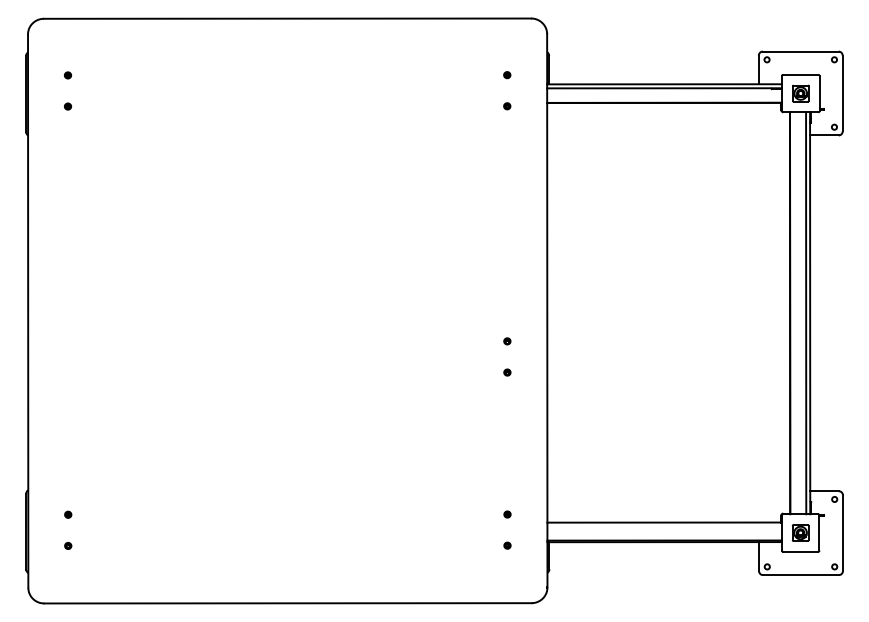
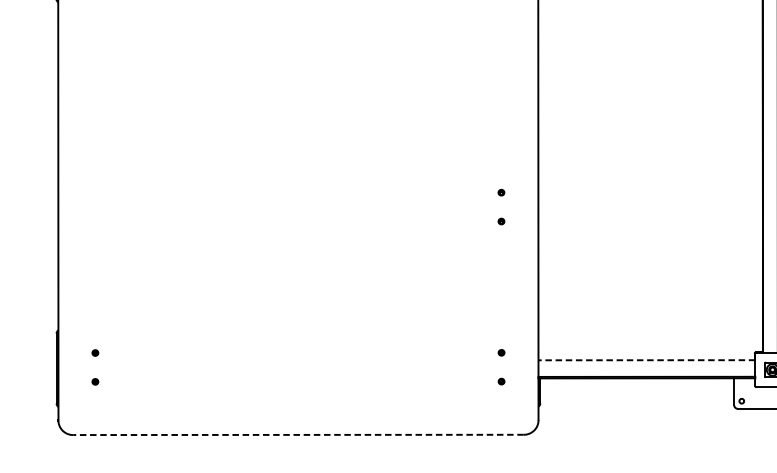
line: (664, 522) -> (646, 360), solid -> dashed
line: (287, 603) -> (298, 435), solid -> dashed

